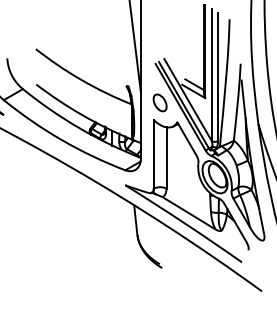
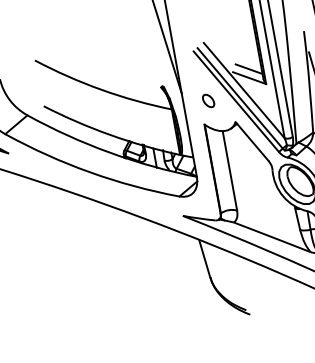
part: (159, 102) -> (207, 100), size x0.6

